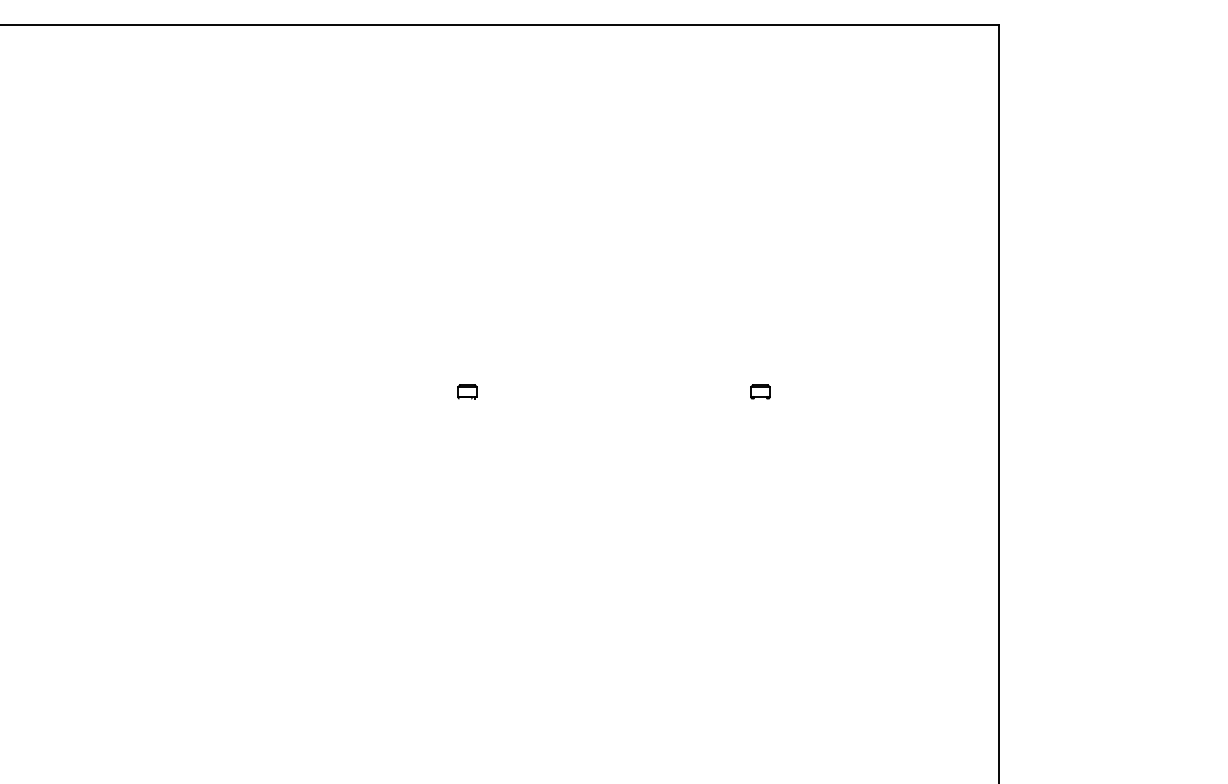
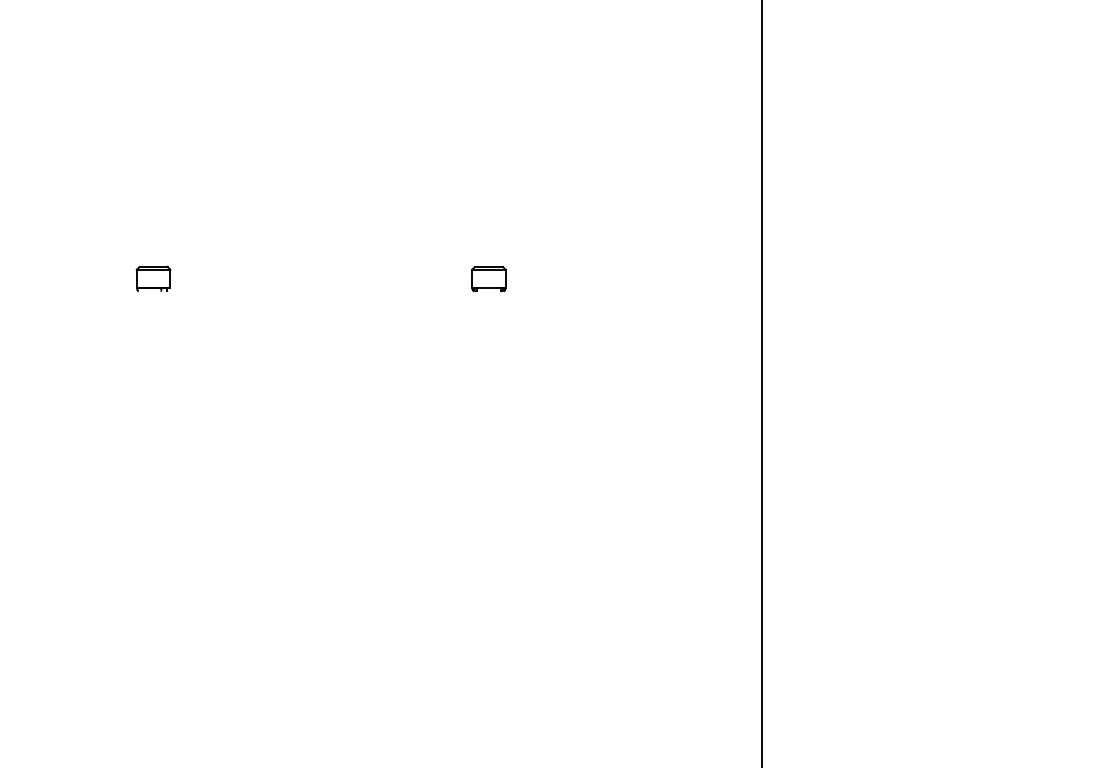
part: (467, 391) -> (153, 278), size x1.6
part: (760, 391) -> (489, 278), size x1.6

